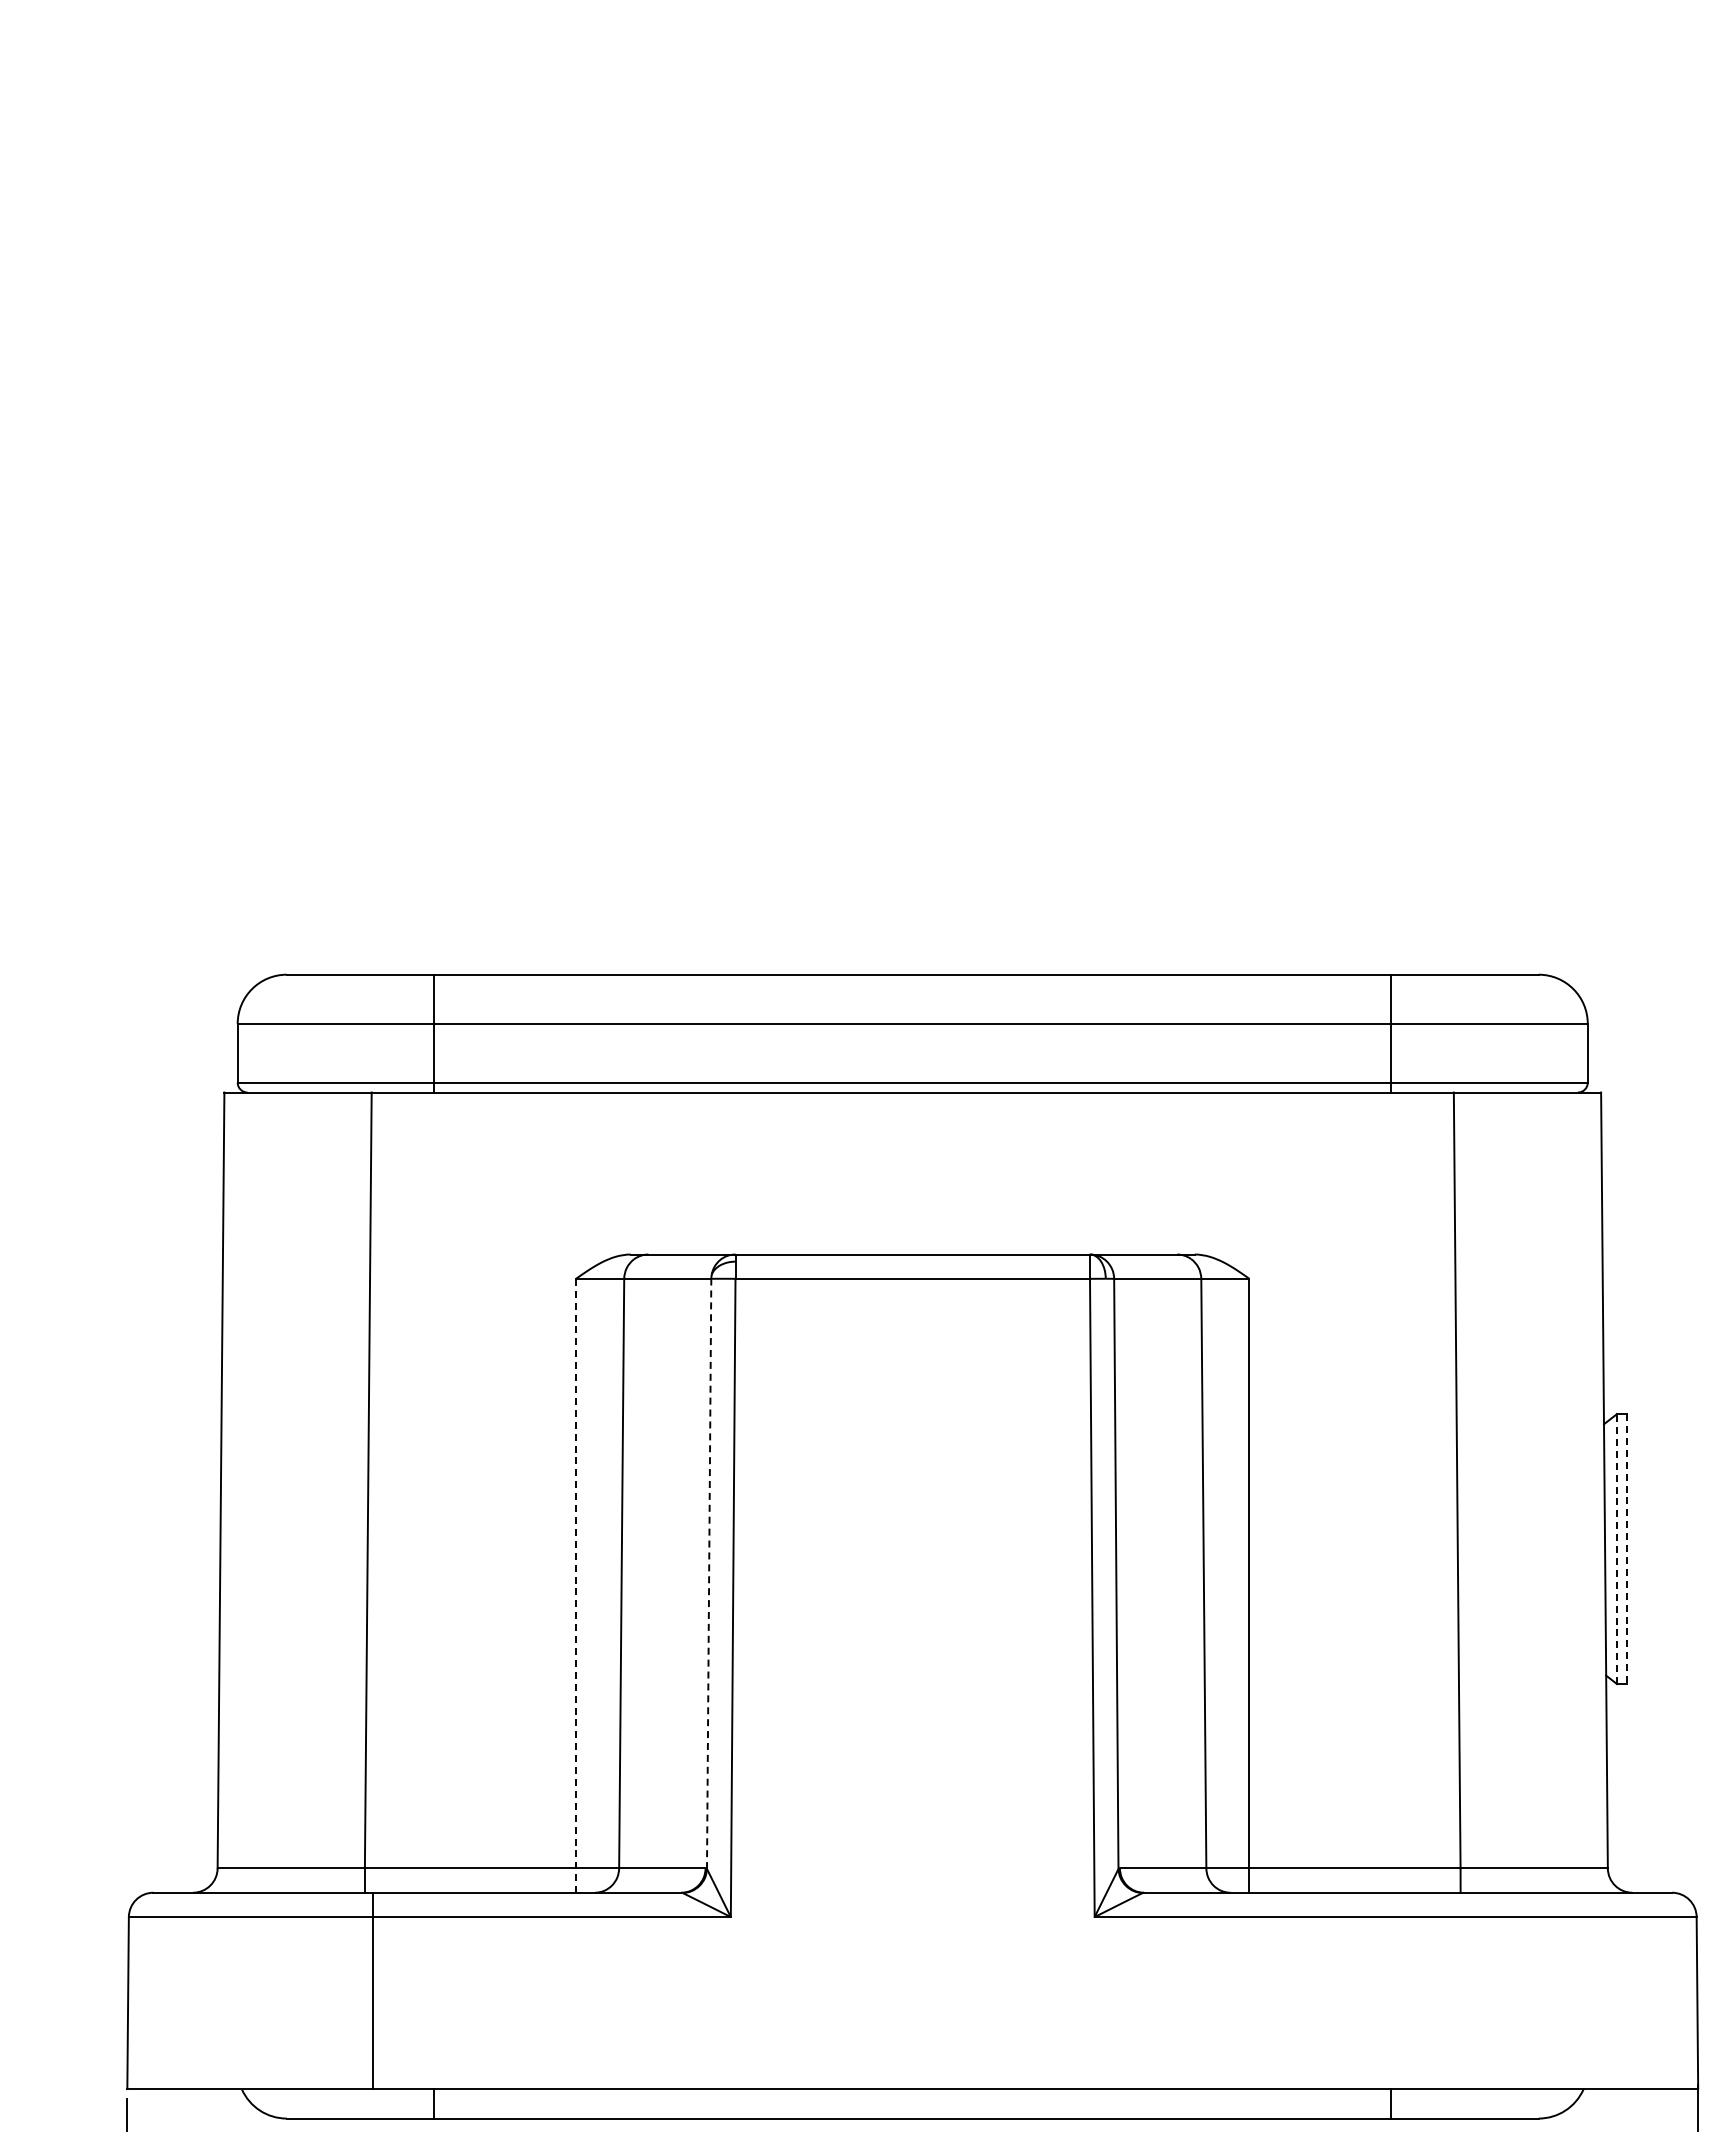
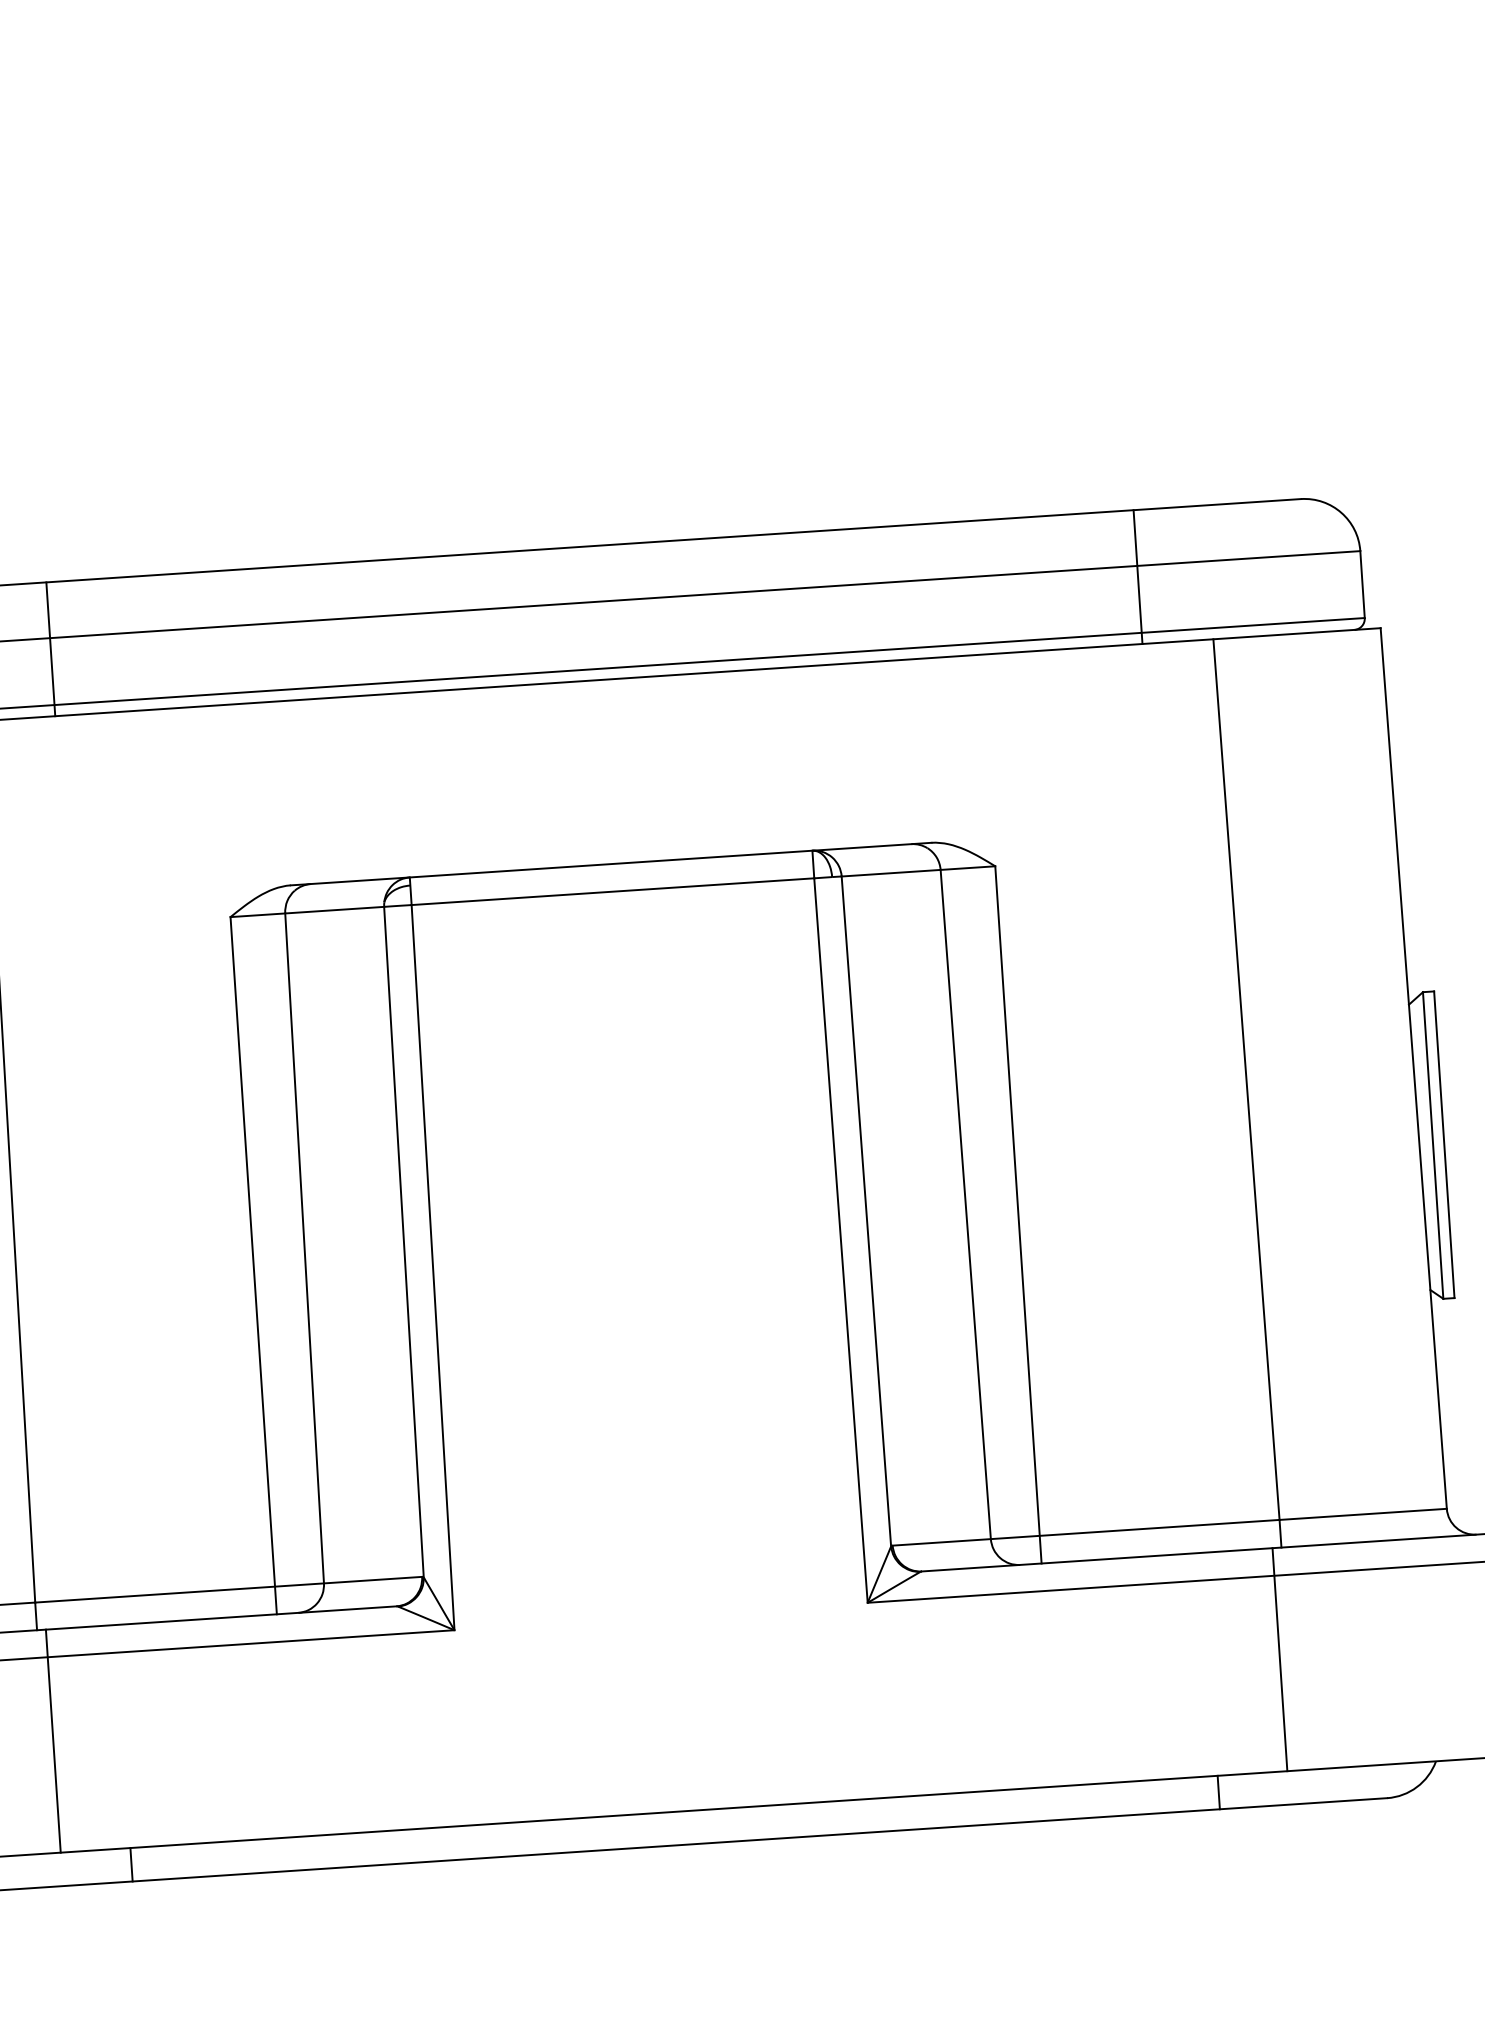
line: (1617, 1548) -> (1433, 1144), dashed -> solid
line: (1626, 1549) -> (1443, 1145), dashed -> solid
line: (709, 1573) -> (404, 1241), dashed -> solid
line: (576, 1585) -> (254, 1265), dashed -> solid
line: (1452, 1990) -> (1279, 1659), added

